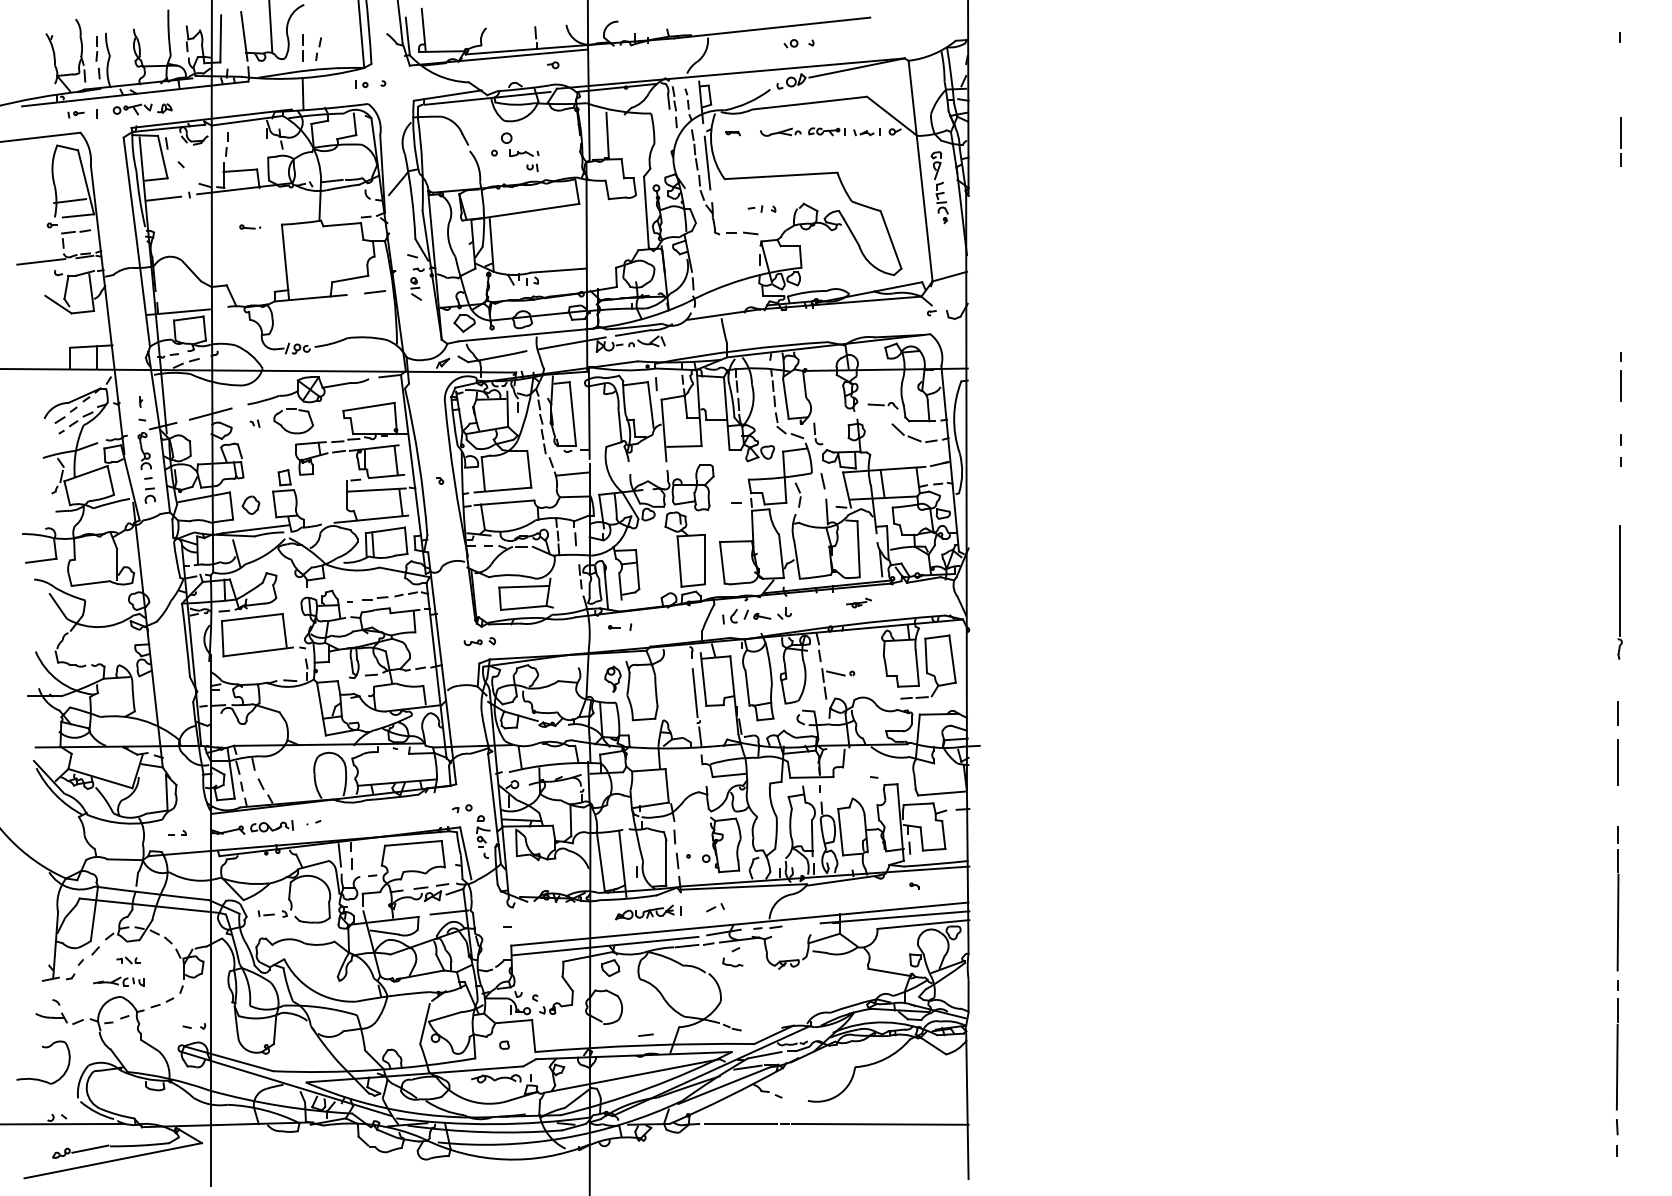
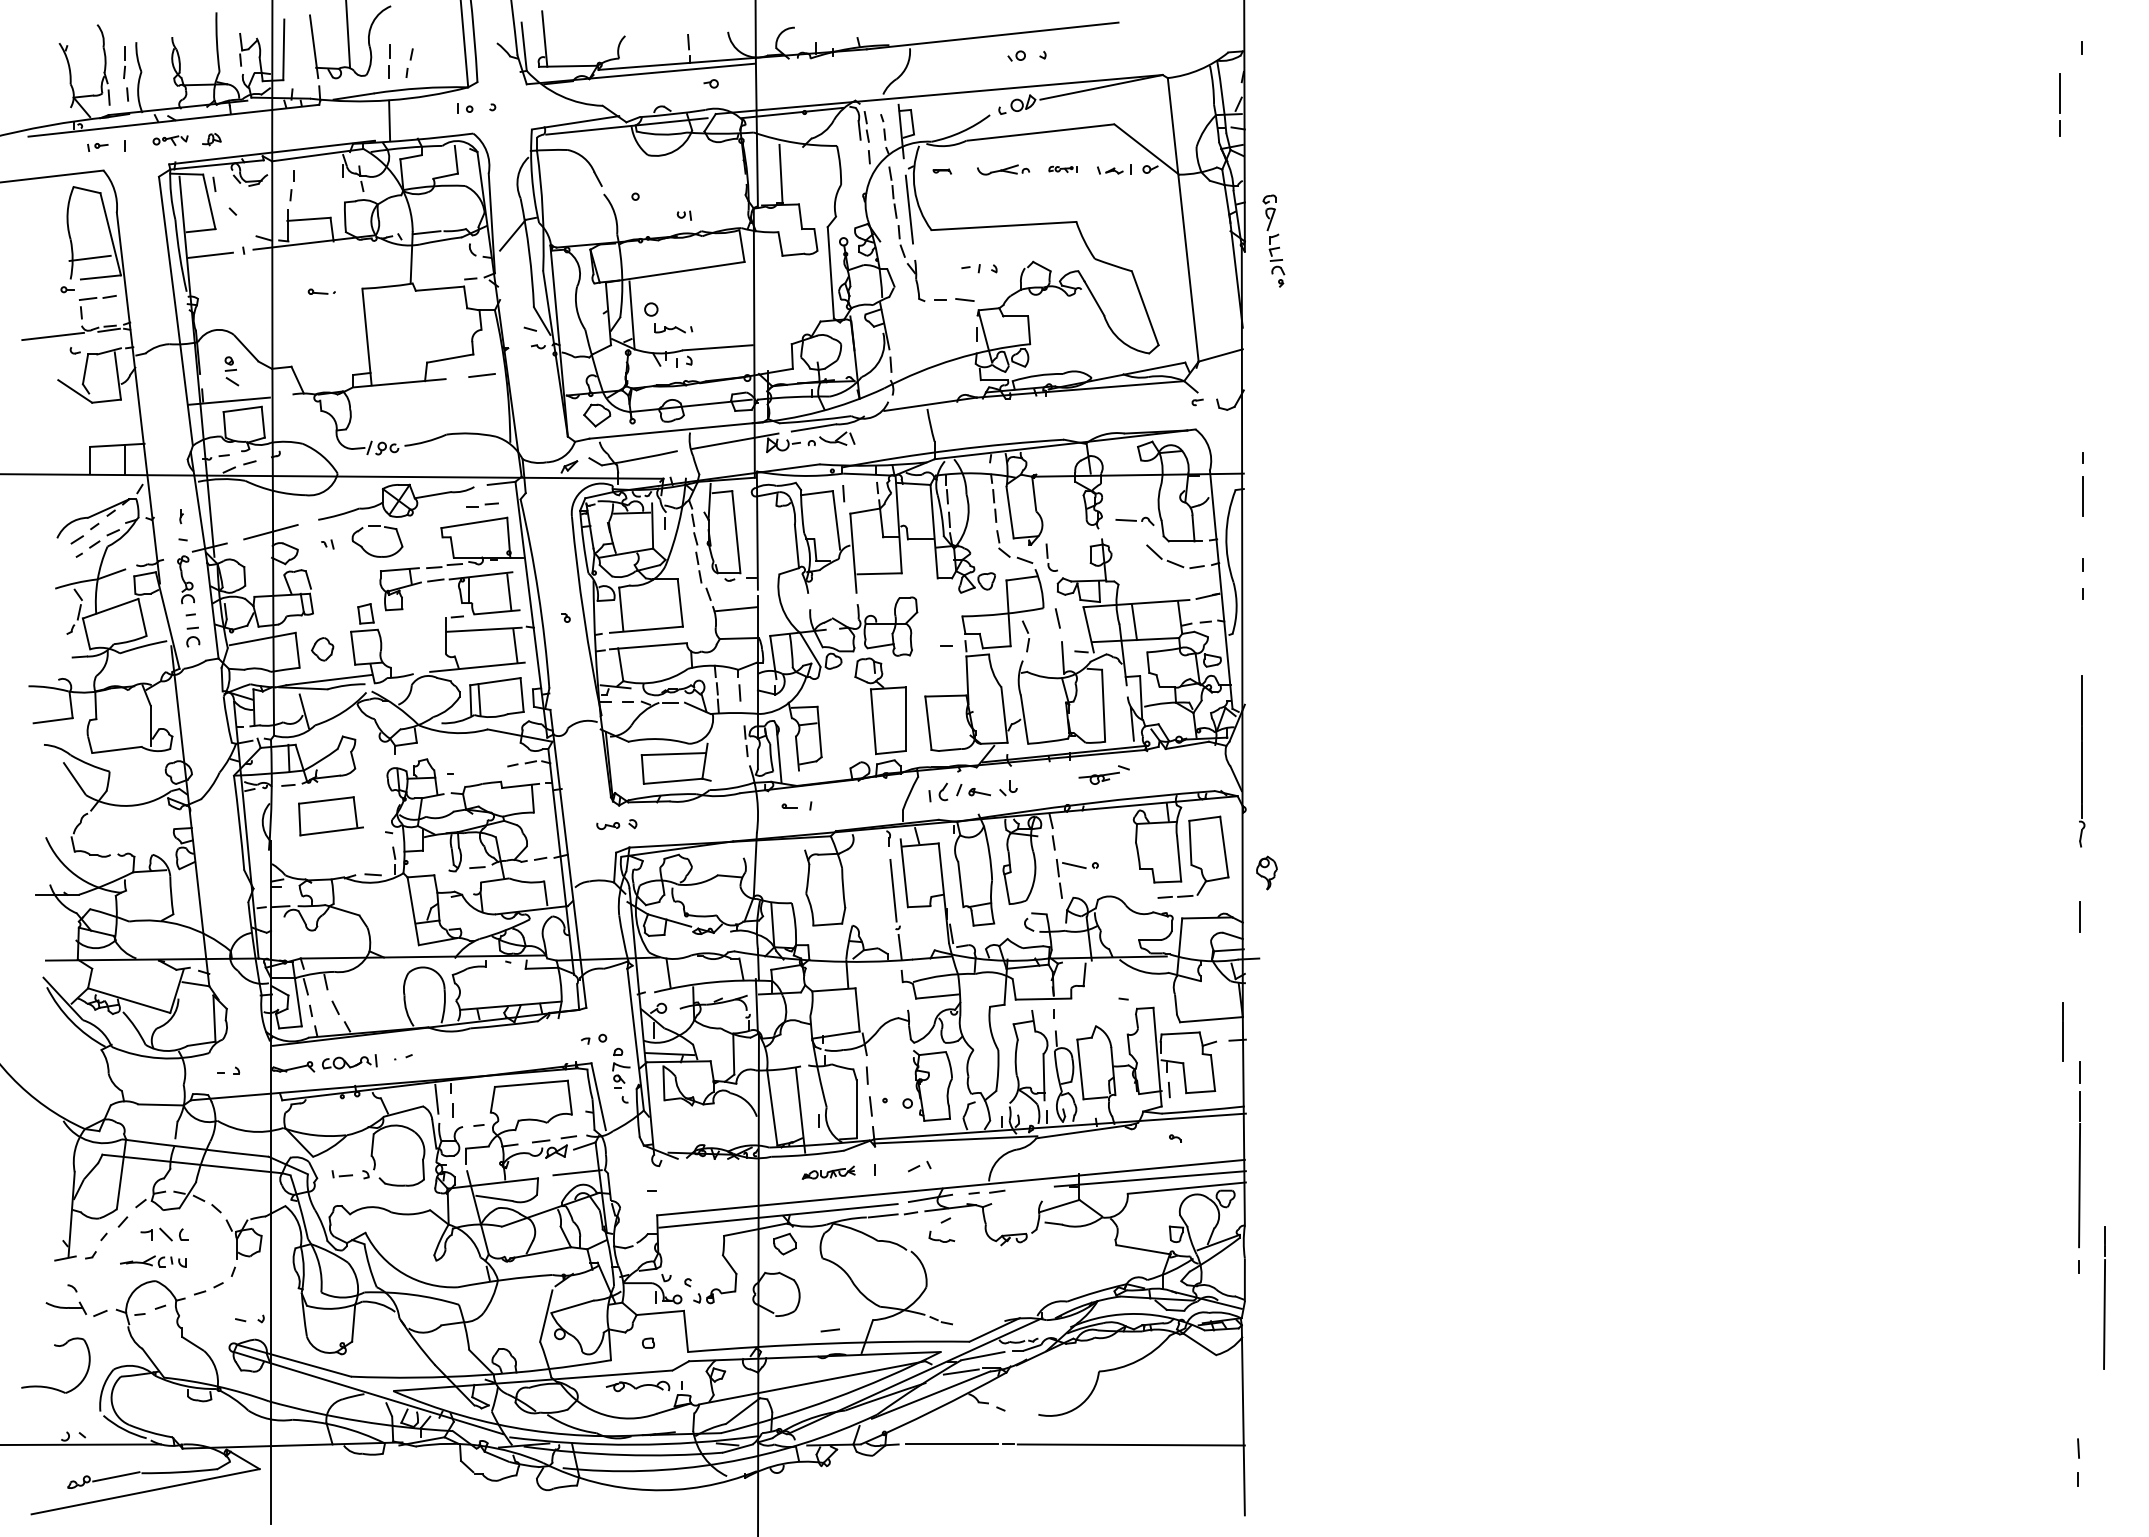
part: (132, 109) -> (170, 140), size x0.7
part: (827, 131) -> (1063, 169), size x0.6
line: (1620, 141) -> (2059, 104), moved
part: (518, 151) -> (666, 326), moved
part: (939, 187) -> (1273, 240), moved
part: (415, 289) -> (231, 371), moved
part: (375, 598) -> (482, 504), moved
part: (858, 602) -> (1103, 774), size x1.6
part: (257, 635) -> (330, 816), size x0.7
part: (612, 678) -> (1266, 872), moved
line: (1617, 762) -> (2062, 1031), moved
part: (644, 912) -> (828, 1172), size x0.7
part: (127, 959) -> (164, 1233), size x1.6
line: (1617, 1053) -> (2104, 1297), moved

